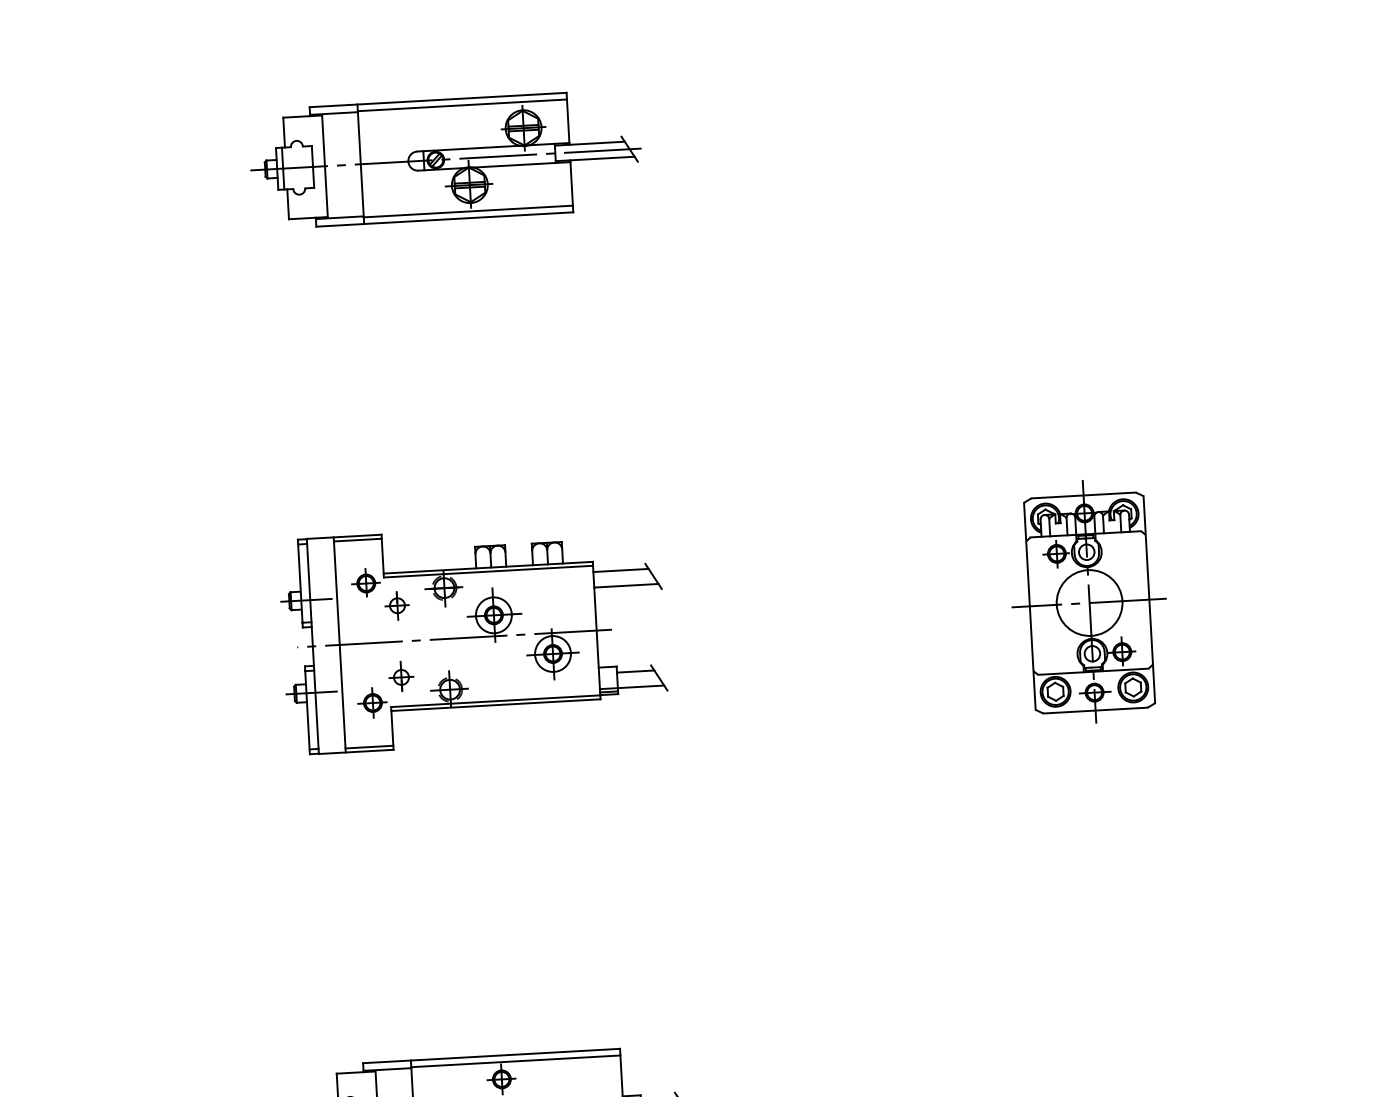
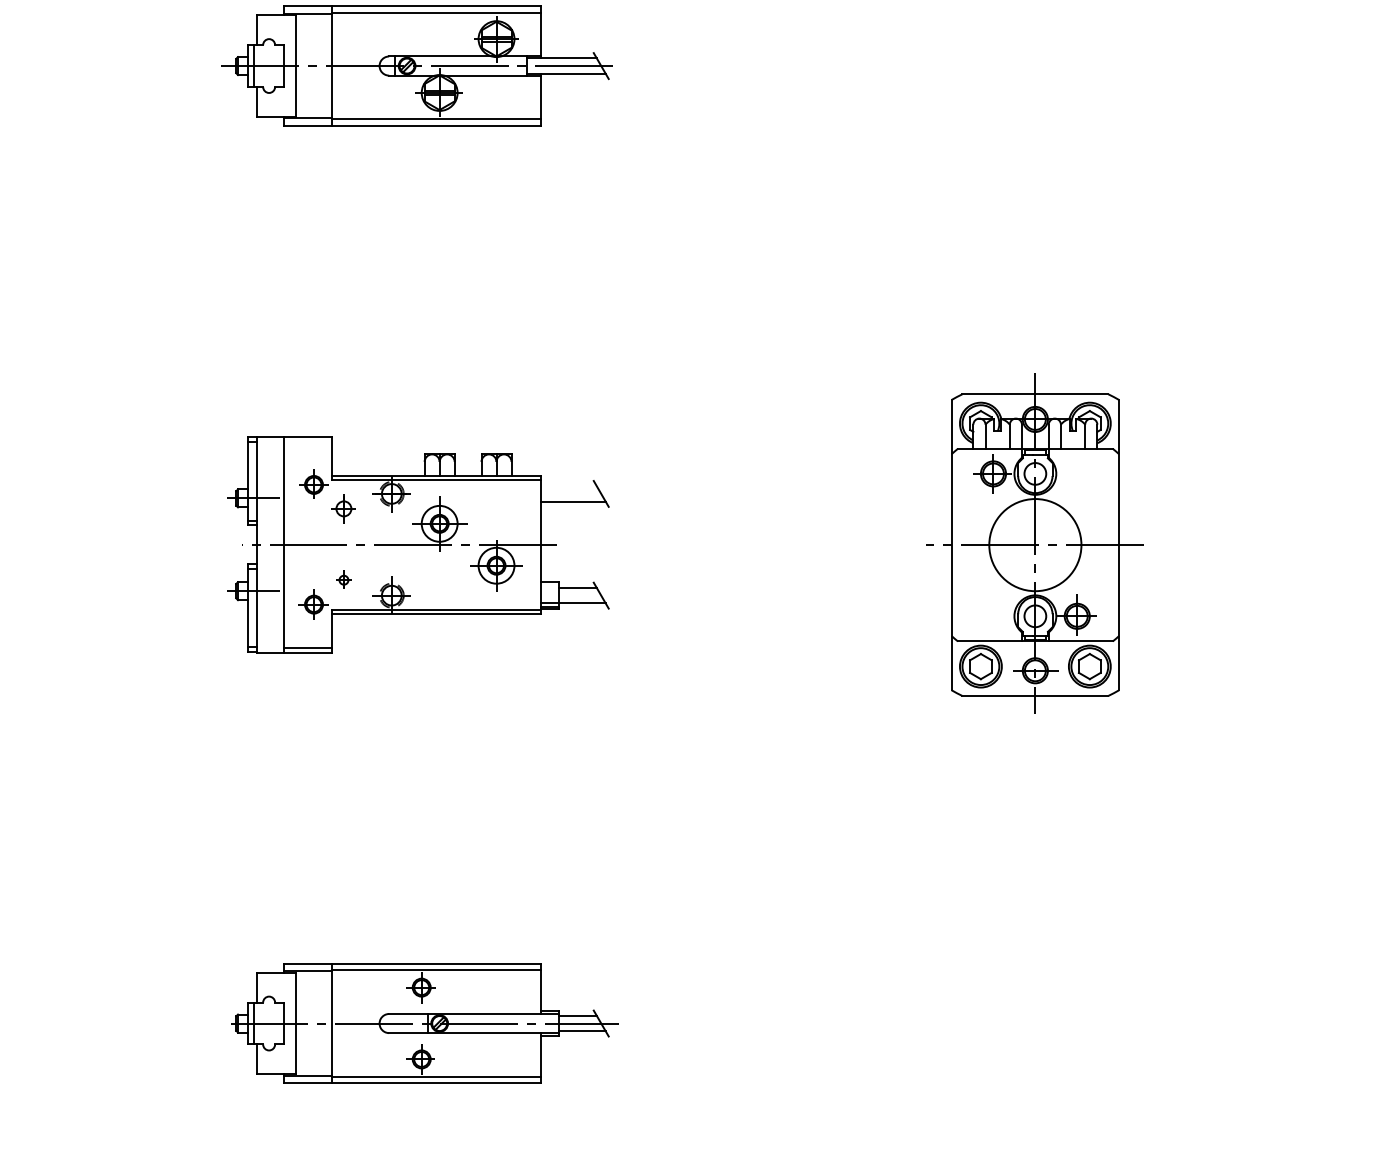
line: (357, 540) -> (307, 441), removed
line: (620, 570) -> (568, 486), removed
part: (1088, 601) -> (1034, 543), size x1.4
part: (400, 676) -> (343, 579), size x0.6

